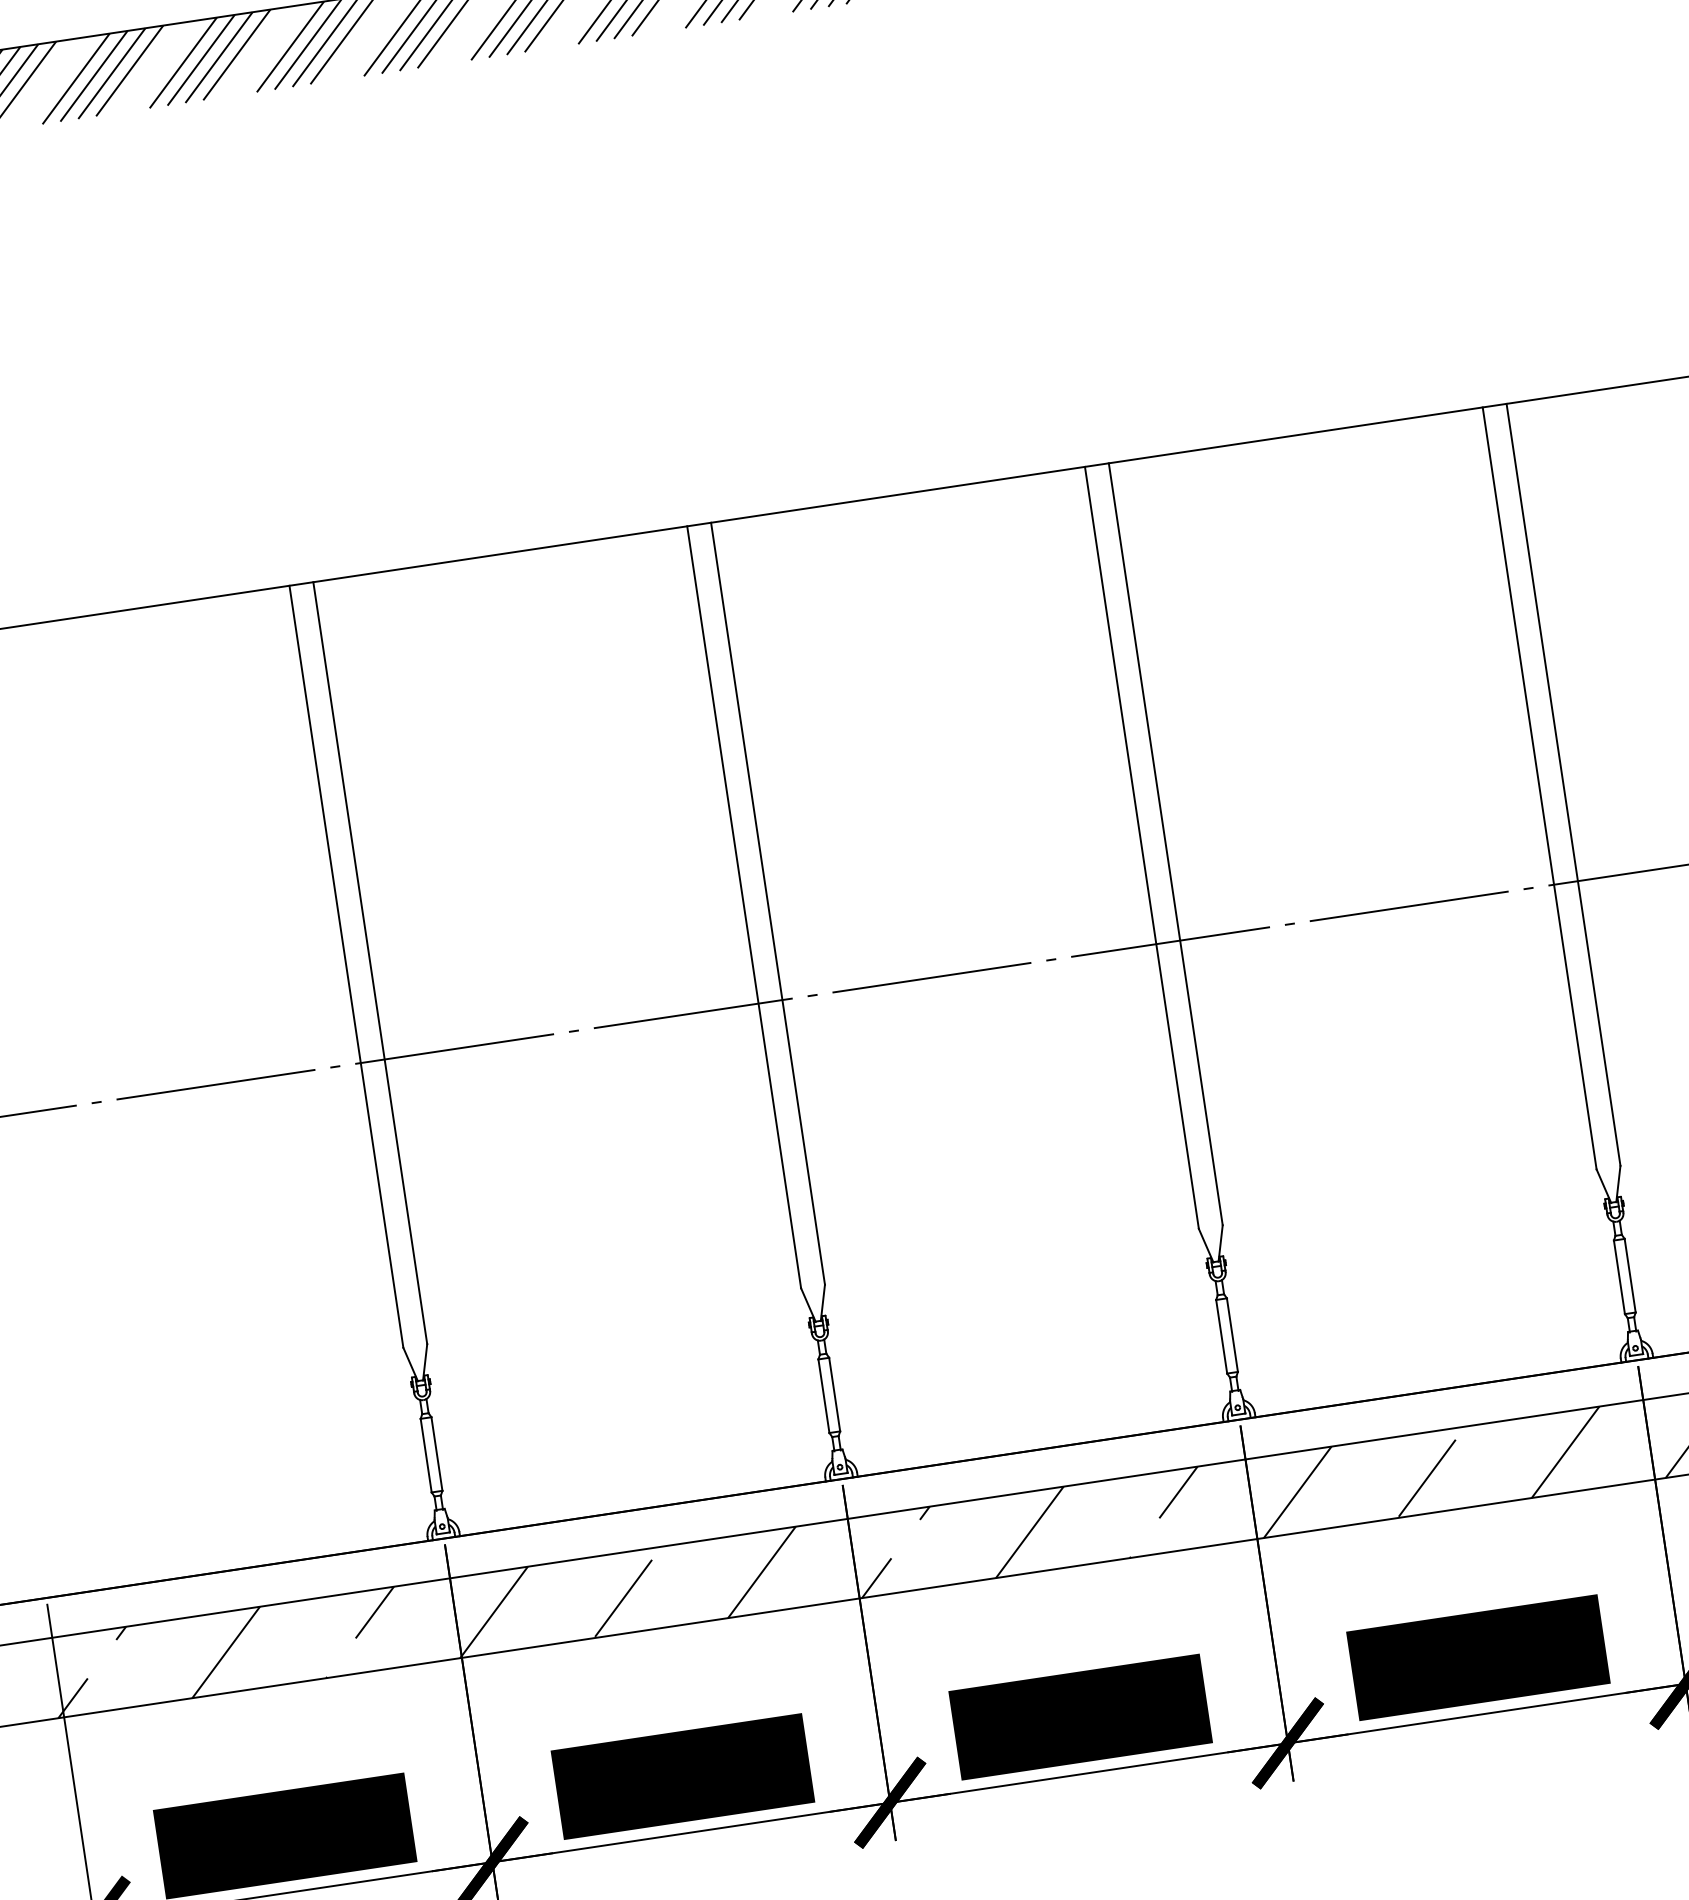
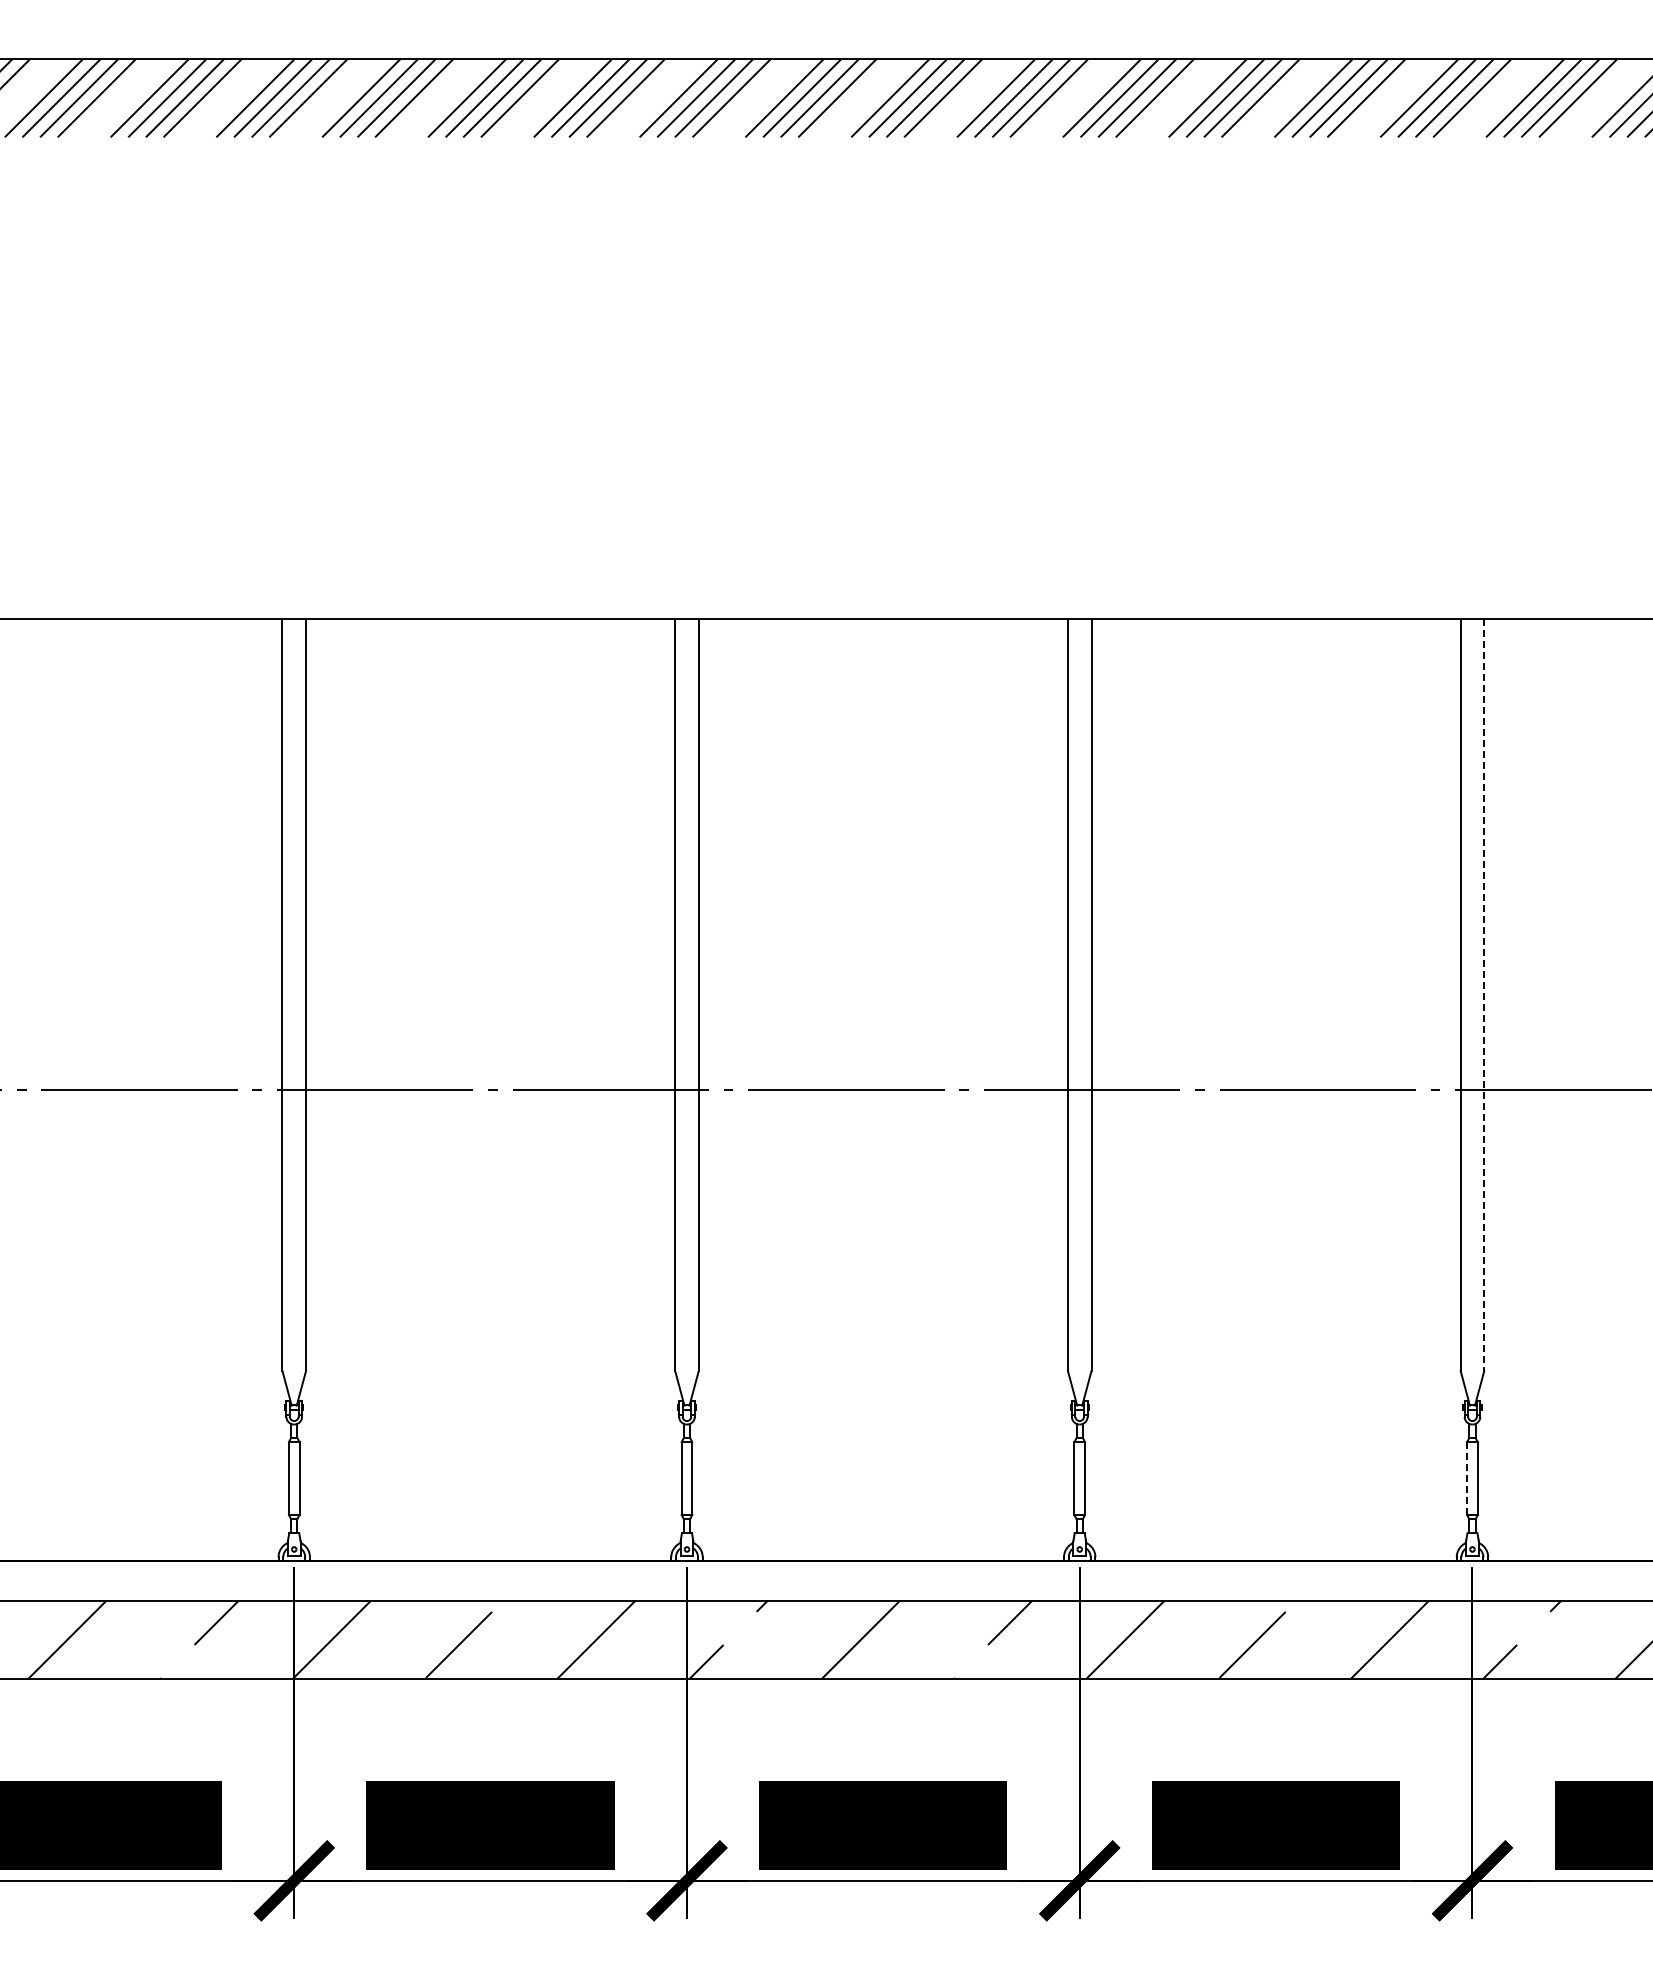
line: (1563, 785) -> (1484, 995), solid -> dashed
line: (1619, 1278) -> (1467, 1479), solid -> dashed

